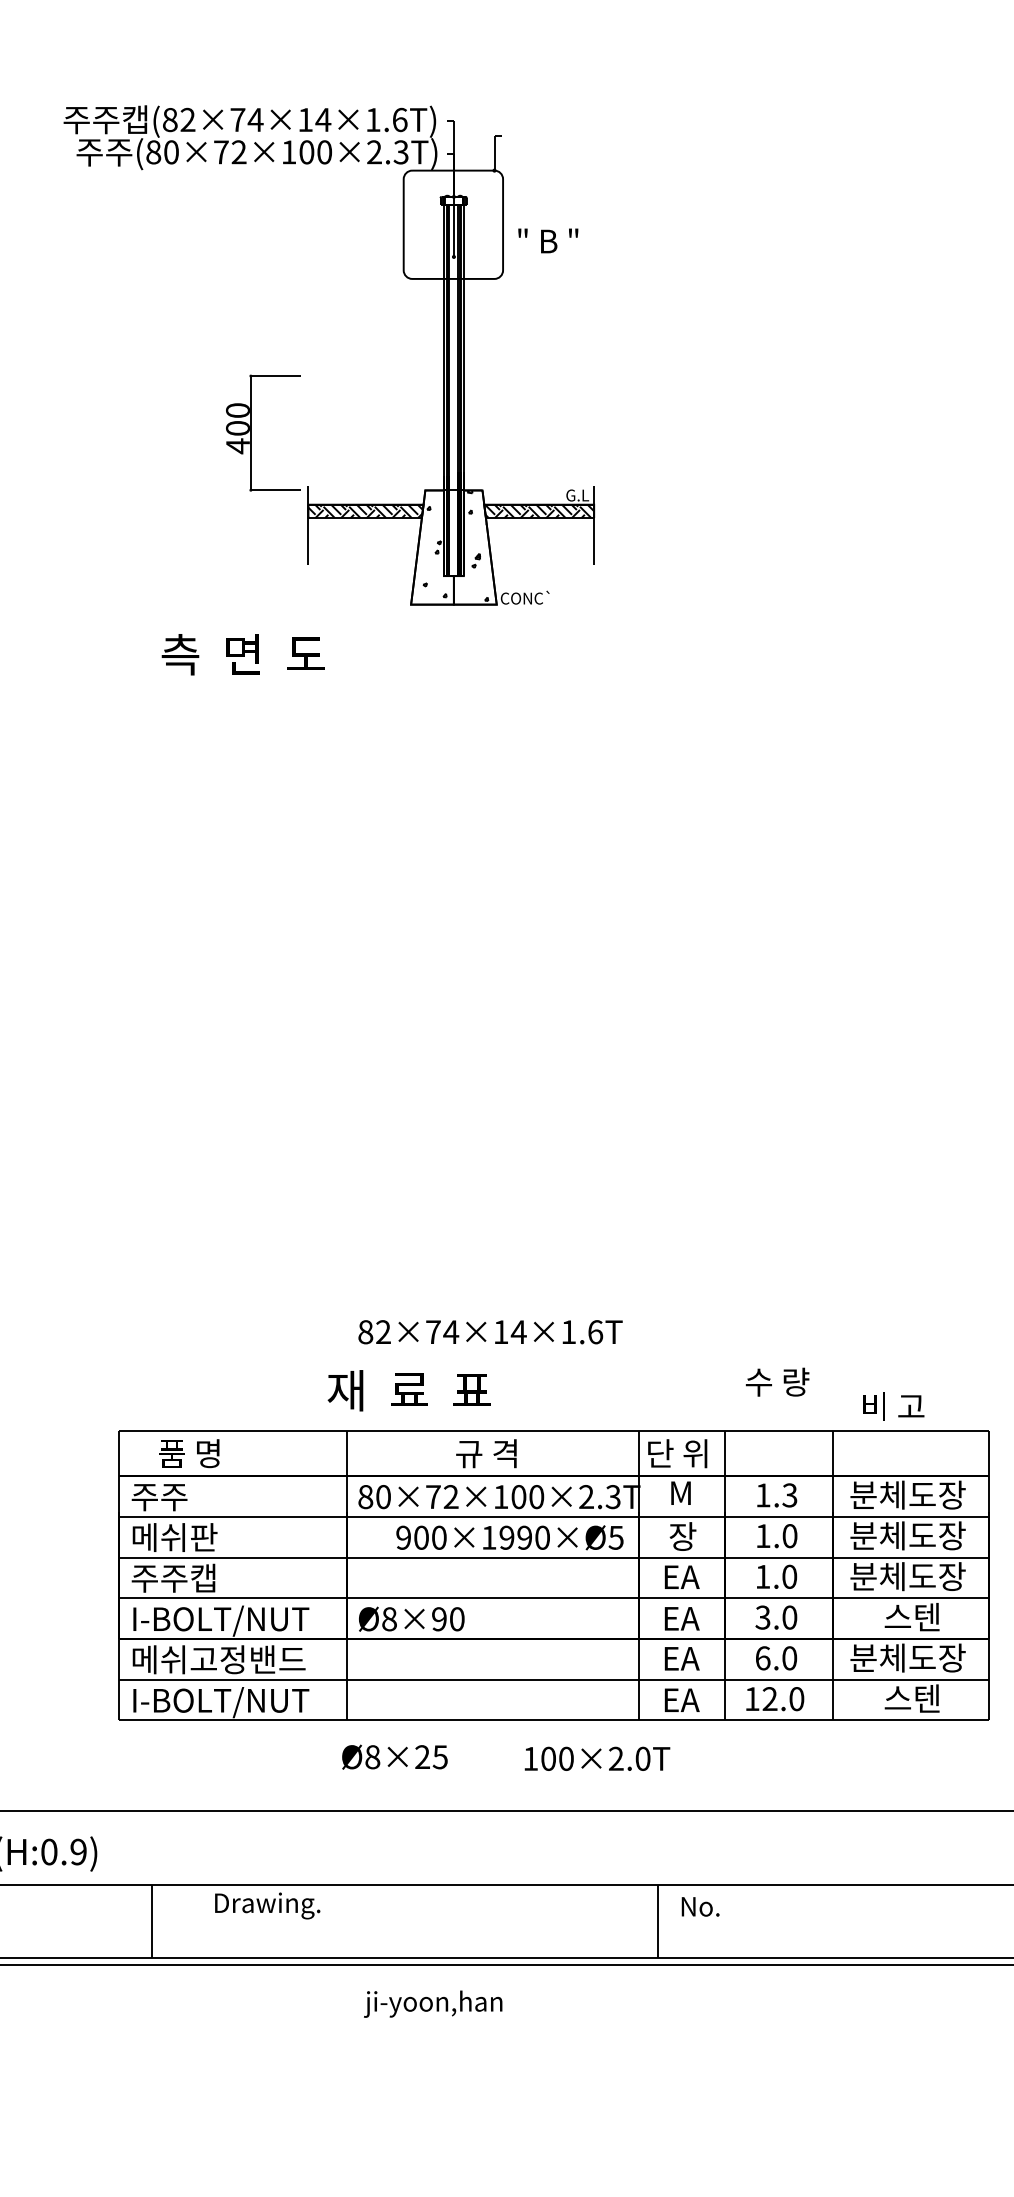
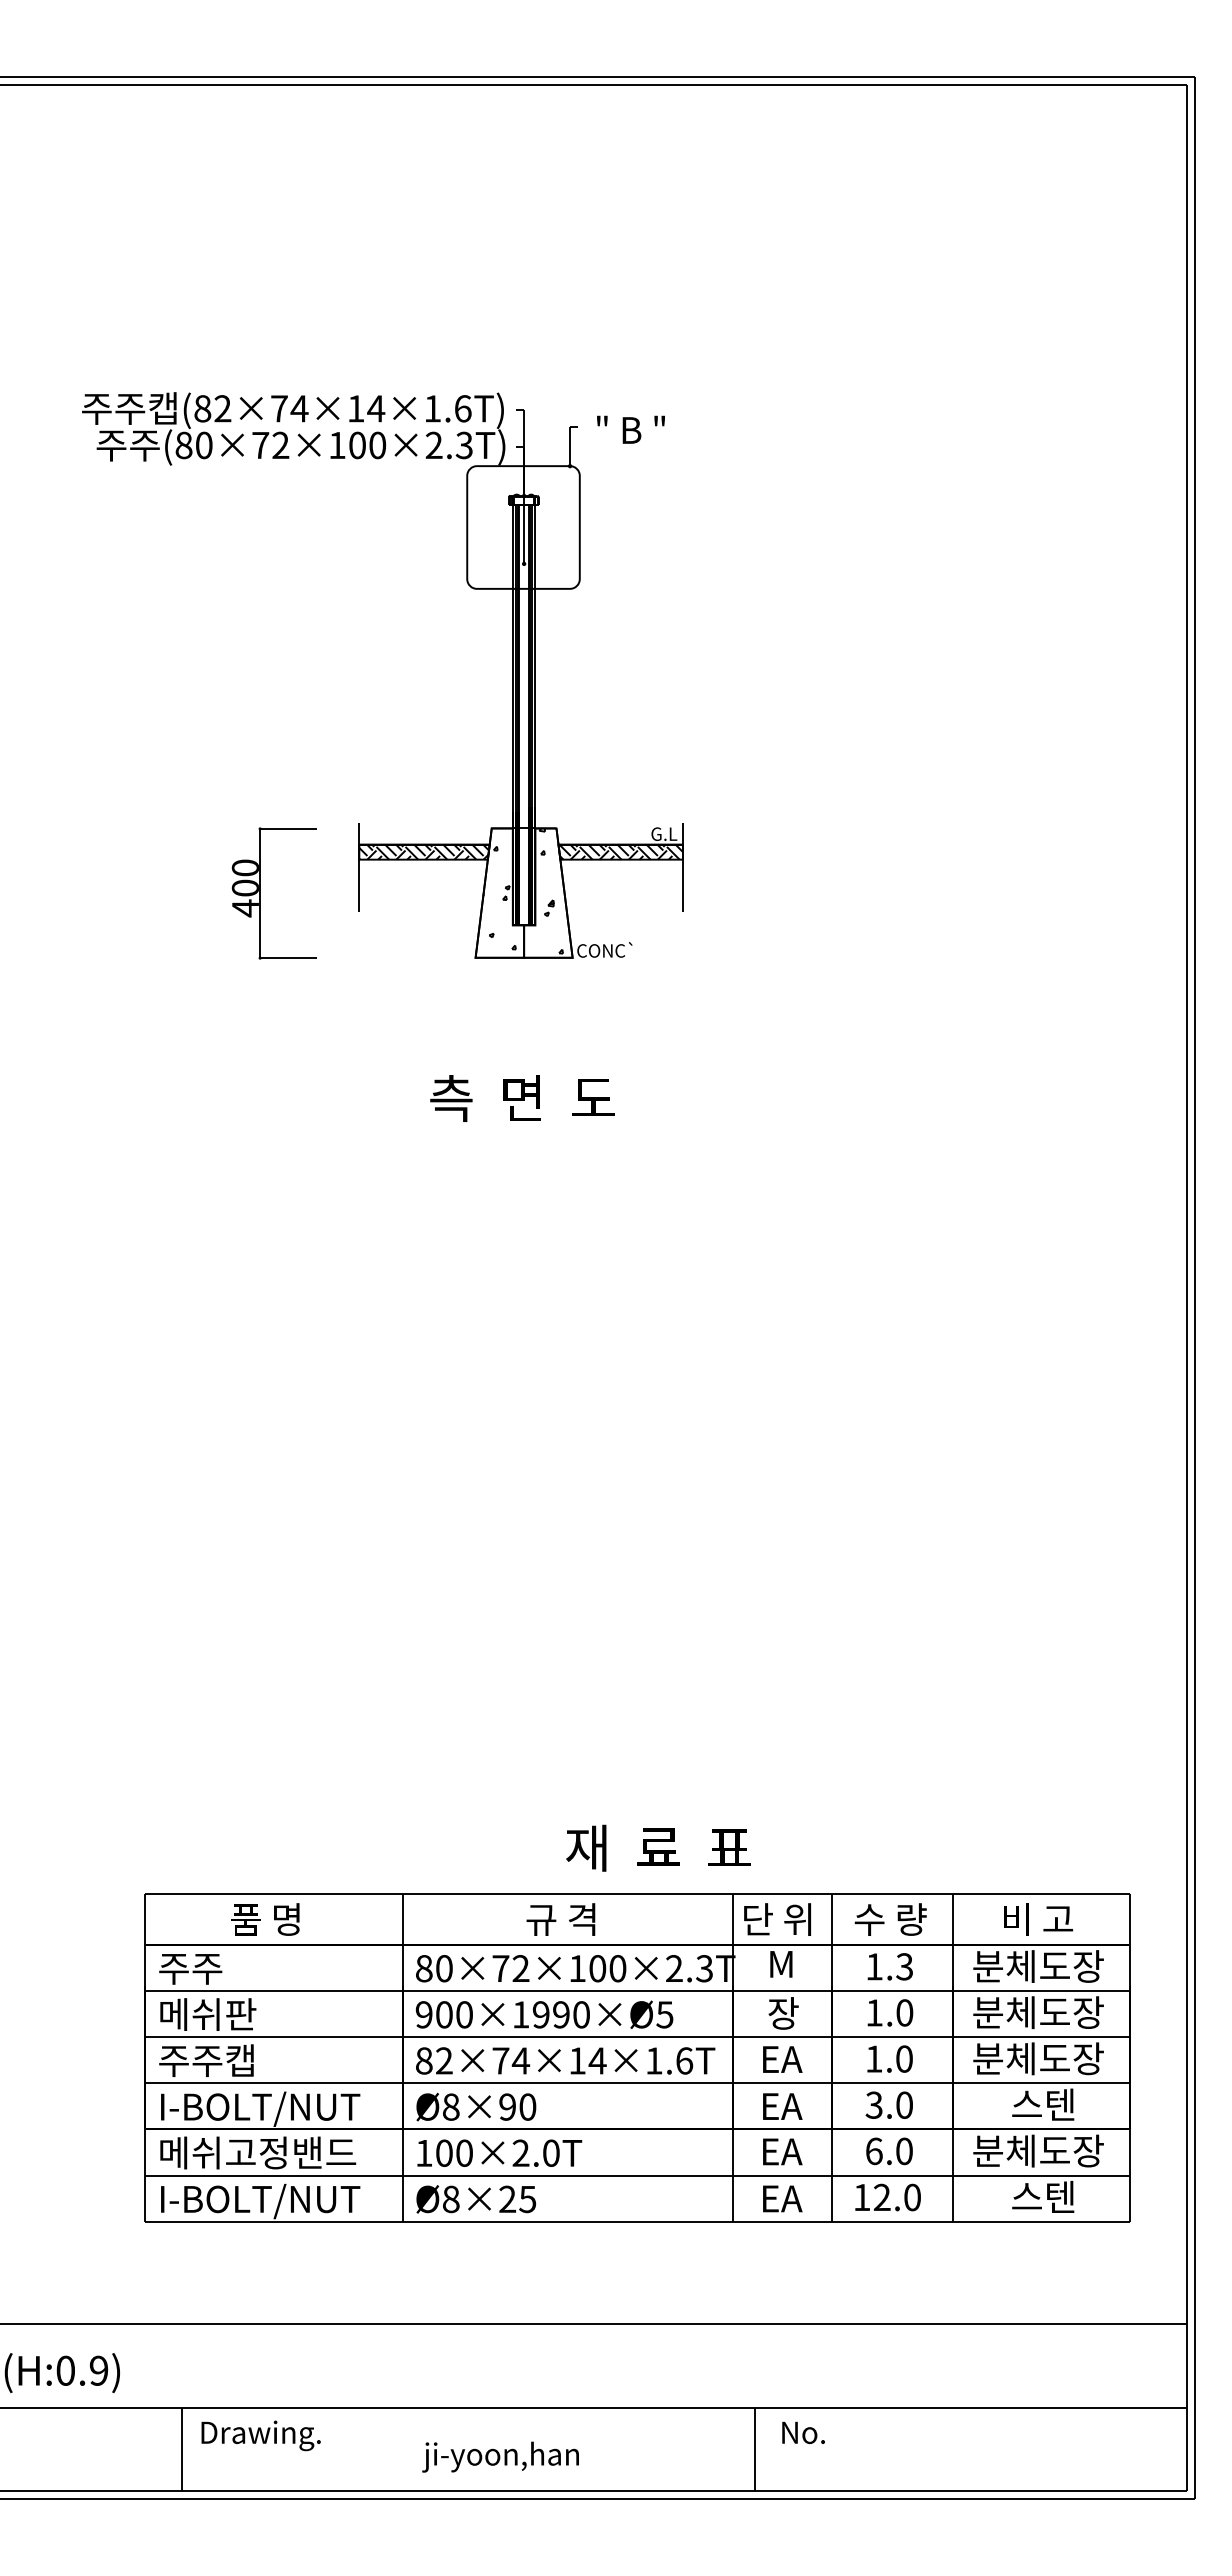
text: (547, 240) -> (630, 429), moved
part: (251, 433) -> (260, 893), moved
text: (243, 654) -> (522, 1098), moved
text: (490, 1331) -> (565, 2060), moved
text: (777, 1382) -> (890, 1919), moved
text: (409, 1390) -> (658, 1847), moved
text: (893, 1406) -> (1038, 1919), moved
text: (189, 1453) -> (265, 1919), moved
text: (509, 1537) -> (544, 2014), moved
text: (395, 1757) -> (476, 2199), moved
text: (597, 1758) -> (499, 2152), moved
text: (267, 1905) -> (260, 2435), moved
text: (433, 2003) -> (500, 2456), moved

